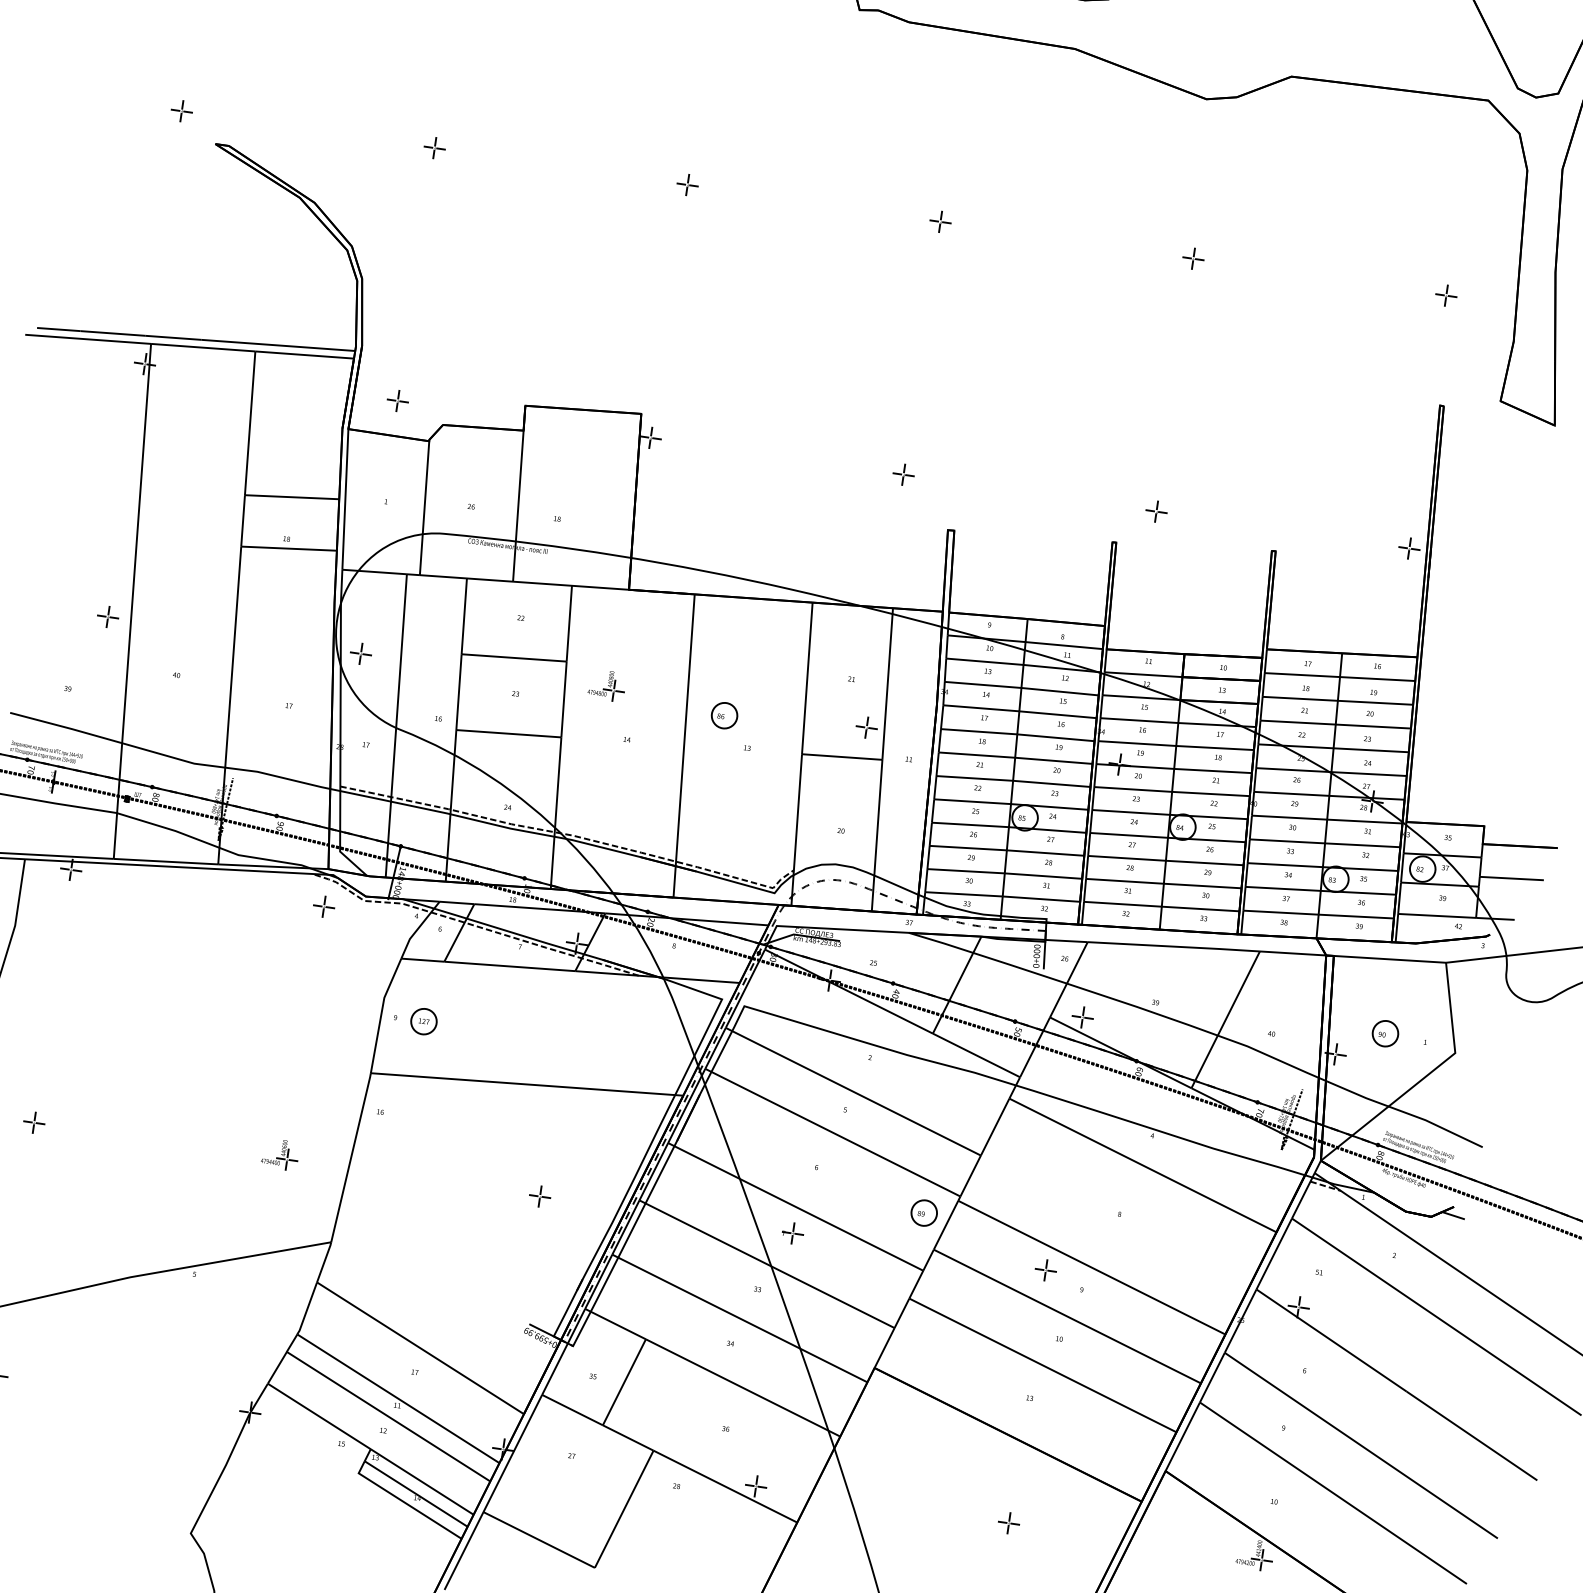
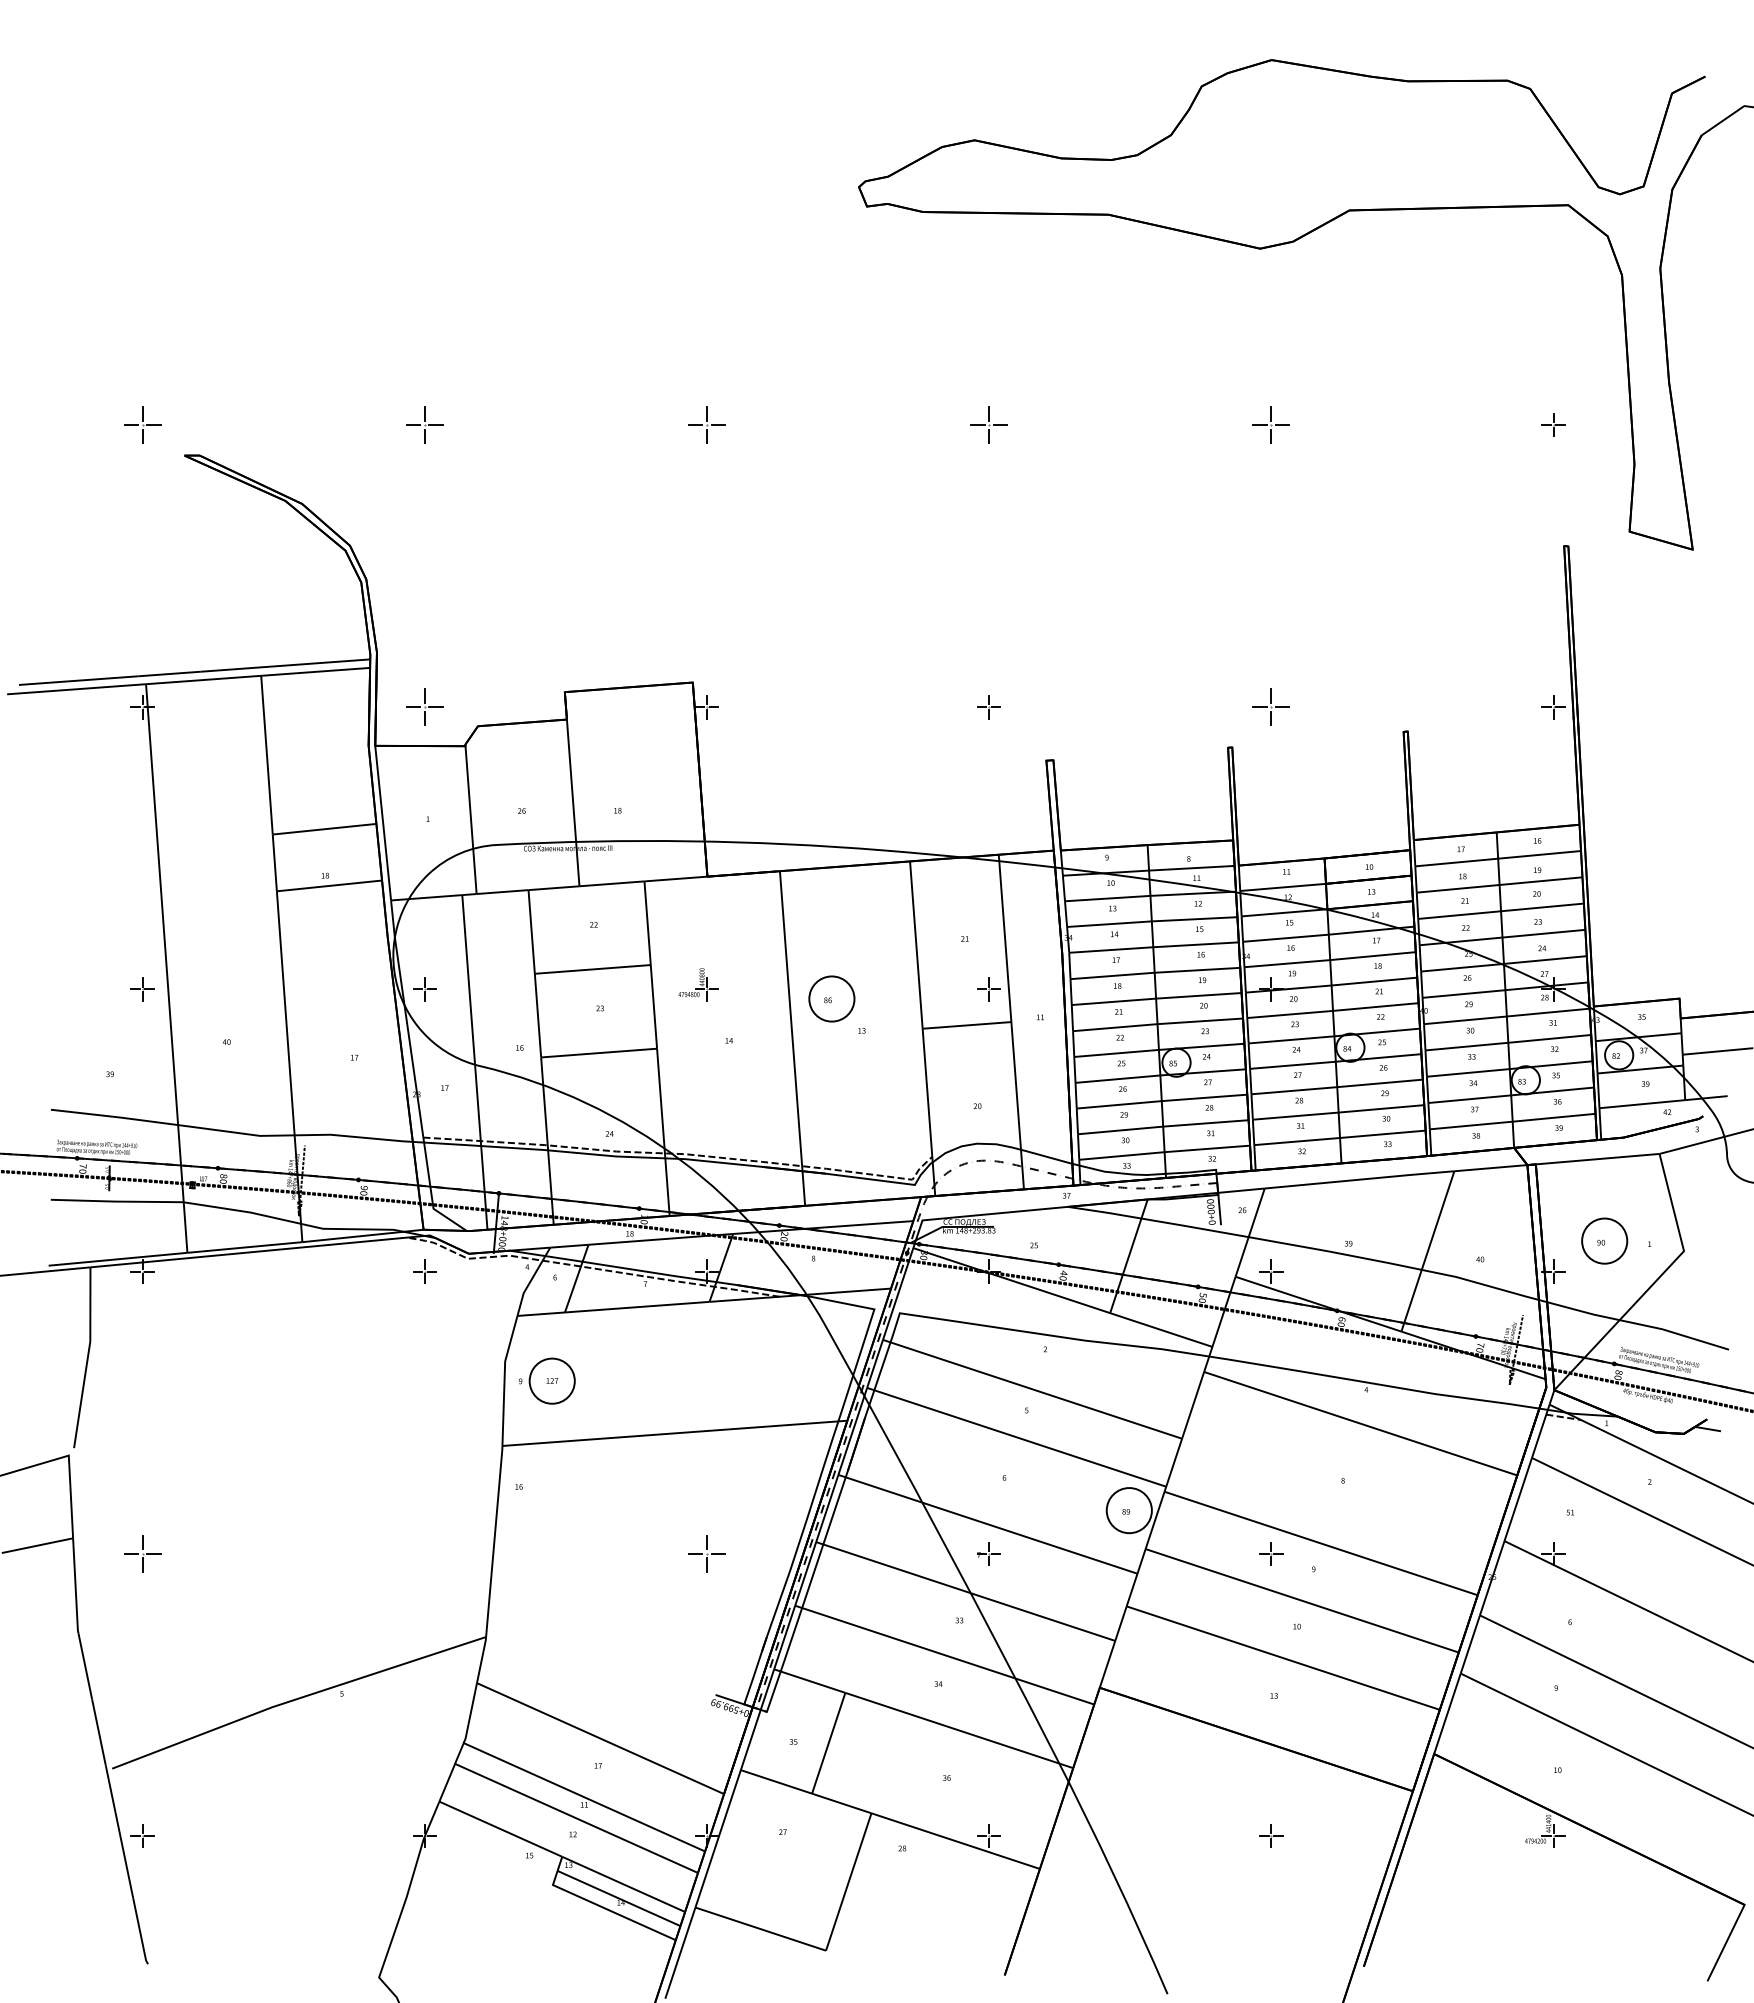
part: (181, 110) -> (142, 424), size x1.6
part: (434, 147) -> (424, 424), size x1.6
part: (687, 184) -> (706, 424), size x1.6
part: (940, 221) -> (988, 424), size x1.6
part: (1193, 258) -> (1271, 424), size x1.6
part: (397, 401) -> (424, 707), size x1.6
part: (1156, 511) -> (1271, 707), size x1.6
circle: (724, 715) -> (831, 998), size x1.6
circle: (424, 1021) -> (552, 1381), size x1.6
circle: (1385, 1034) -> (1604, 1241), size x1.6
part: (34, 1122) -> (142, 1553), size x1.6
part: (280, 1153) -> (416, 1548), removed
part: (539, 1196) -> (706, 1553), size x1.6
circle: (924, 1213) -> (1129, 1510), size x1.6

